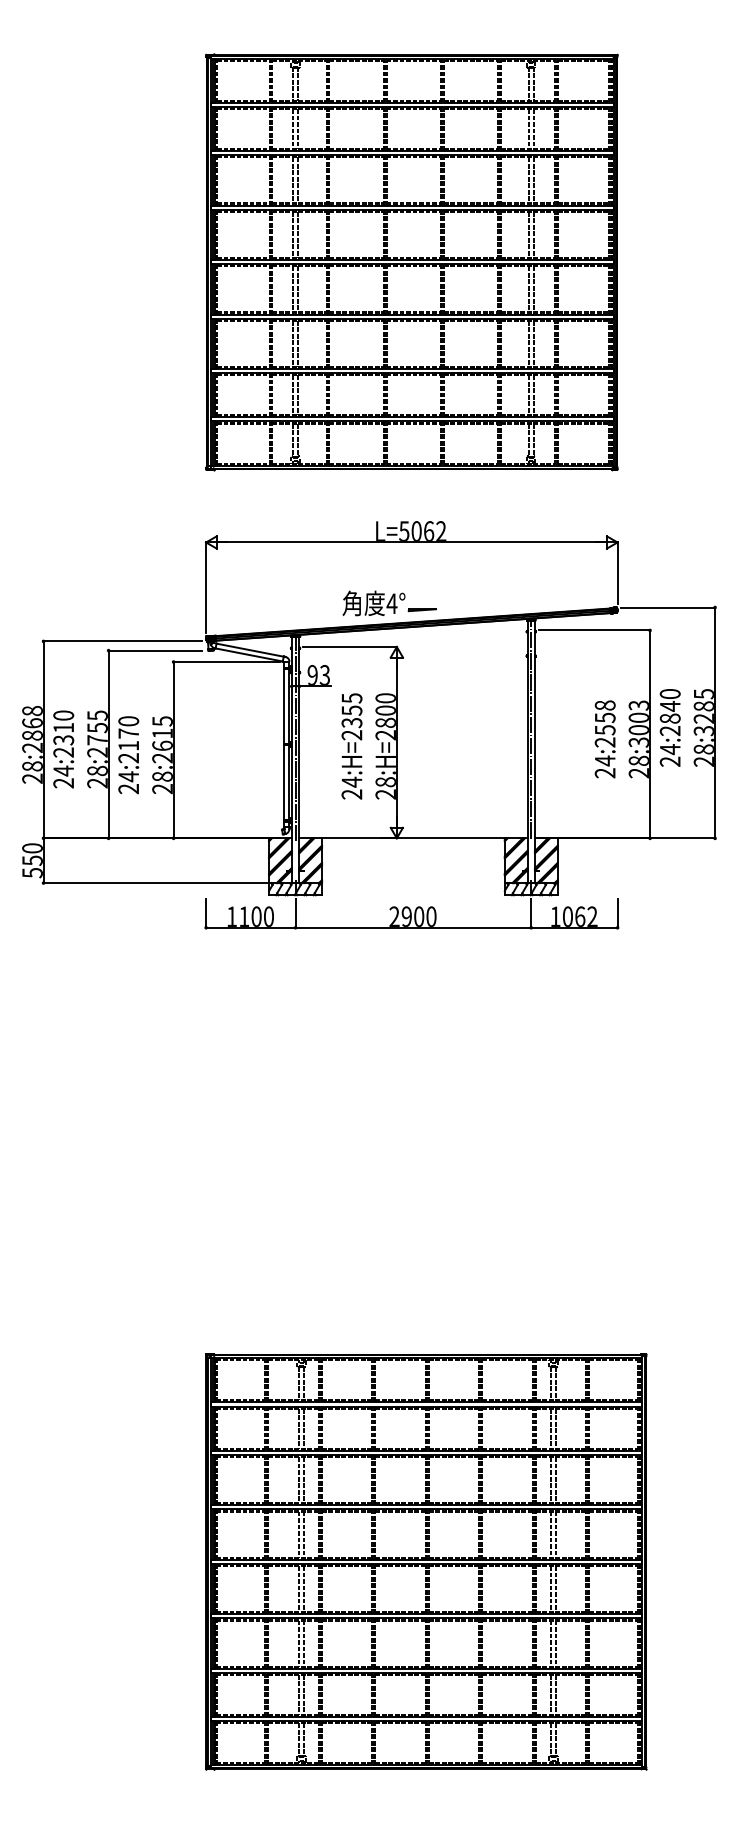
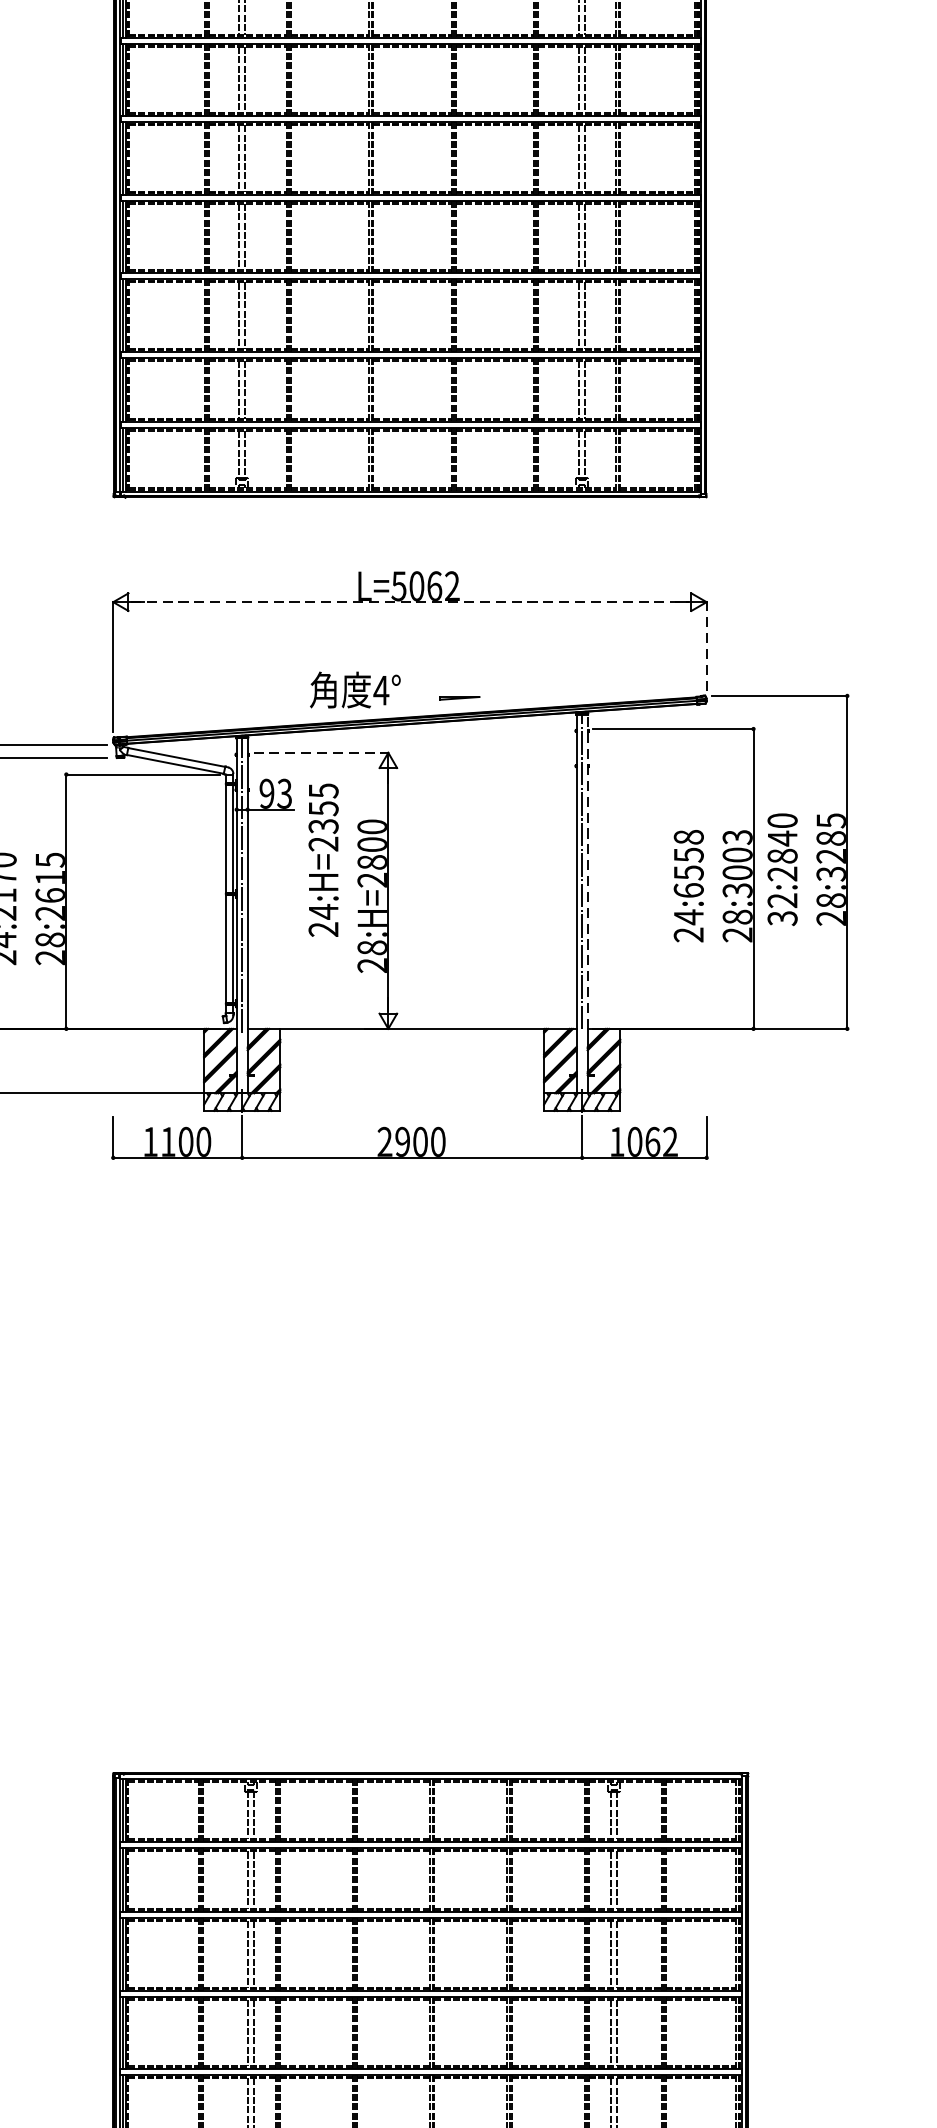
line: (411, 542) -> (409, 602), solid -> dashed
line: (617, 573) -> (706, 646), solid -> dashed
line: (421, 610) -> (458, 698), moved
line: (350, 646) -> (321, 752), solid -> dashed
line: (535, 729) -> (588, 871), solid -> dashed
text: (604, 742) -> (687, 890), 24:2558 -> 24:6558
text: (351, 746) -> (322, 860), moved
text: (669, 755) -> (781, 909), 24:2840 -> 32:2840

